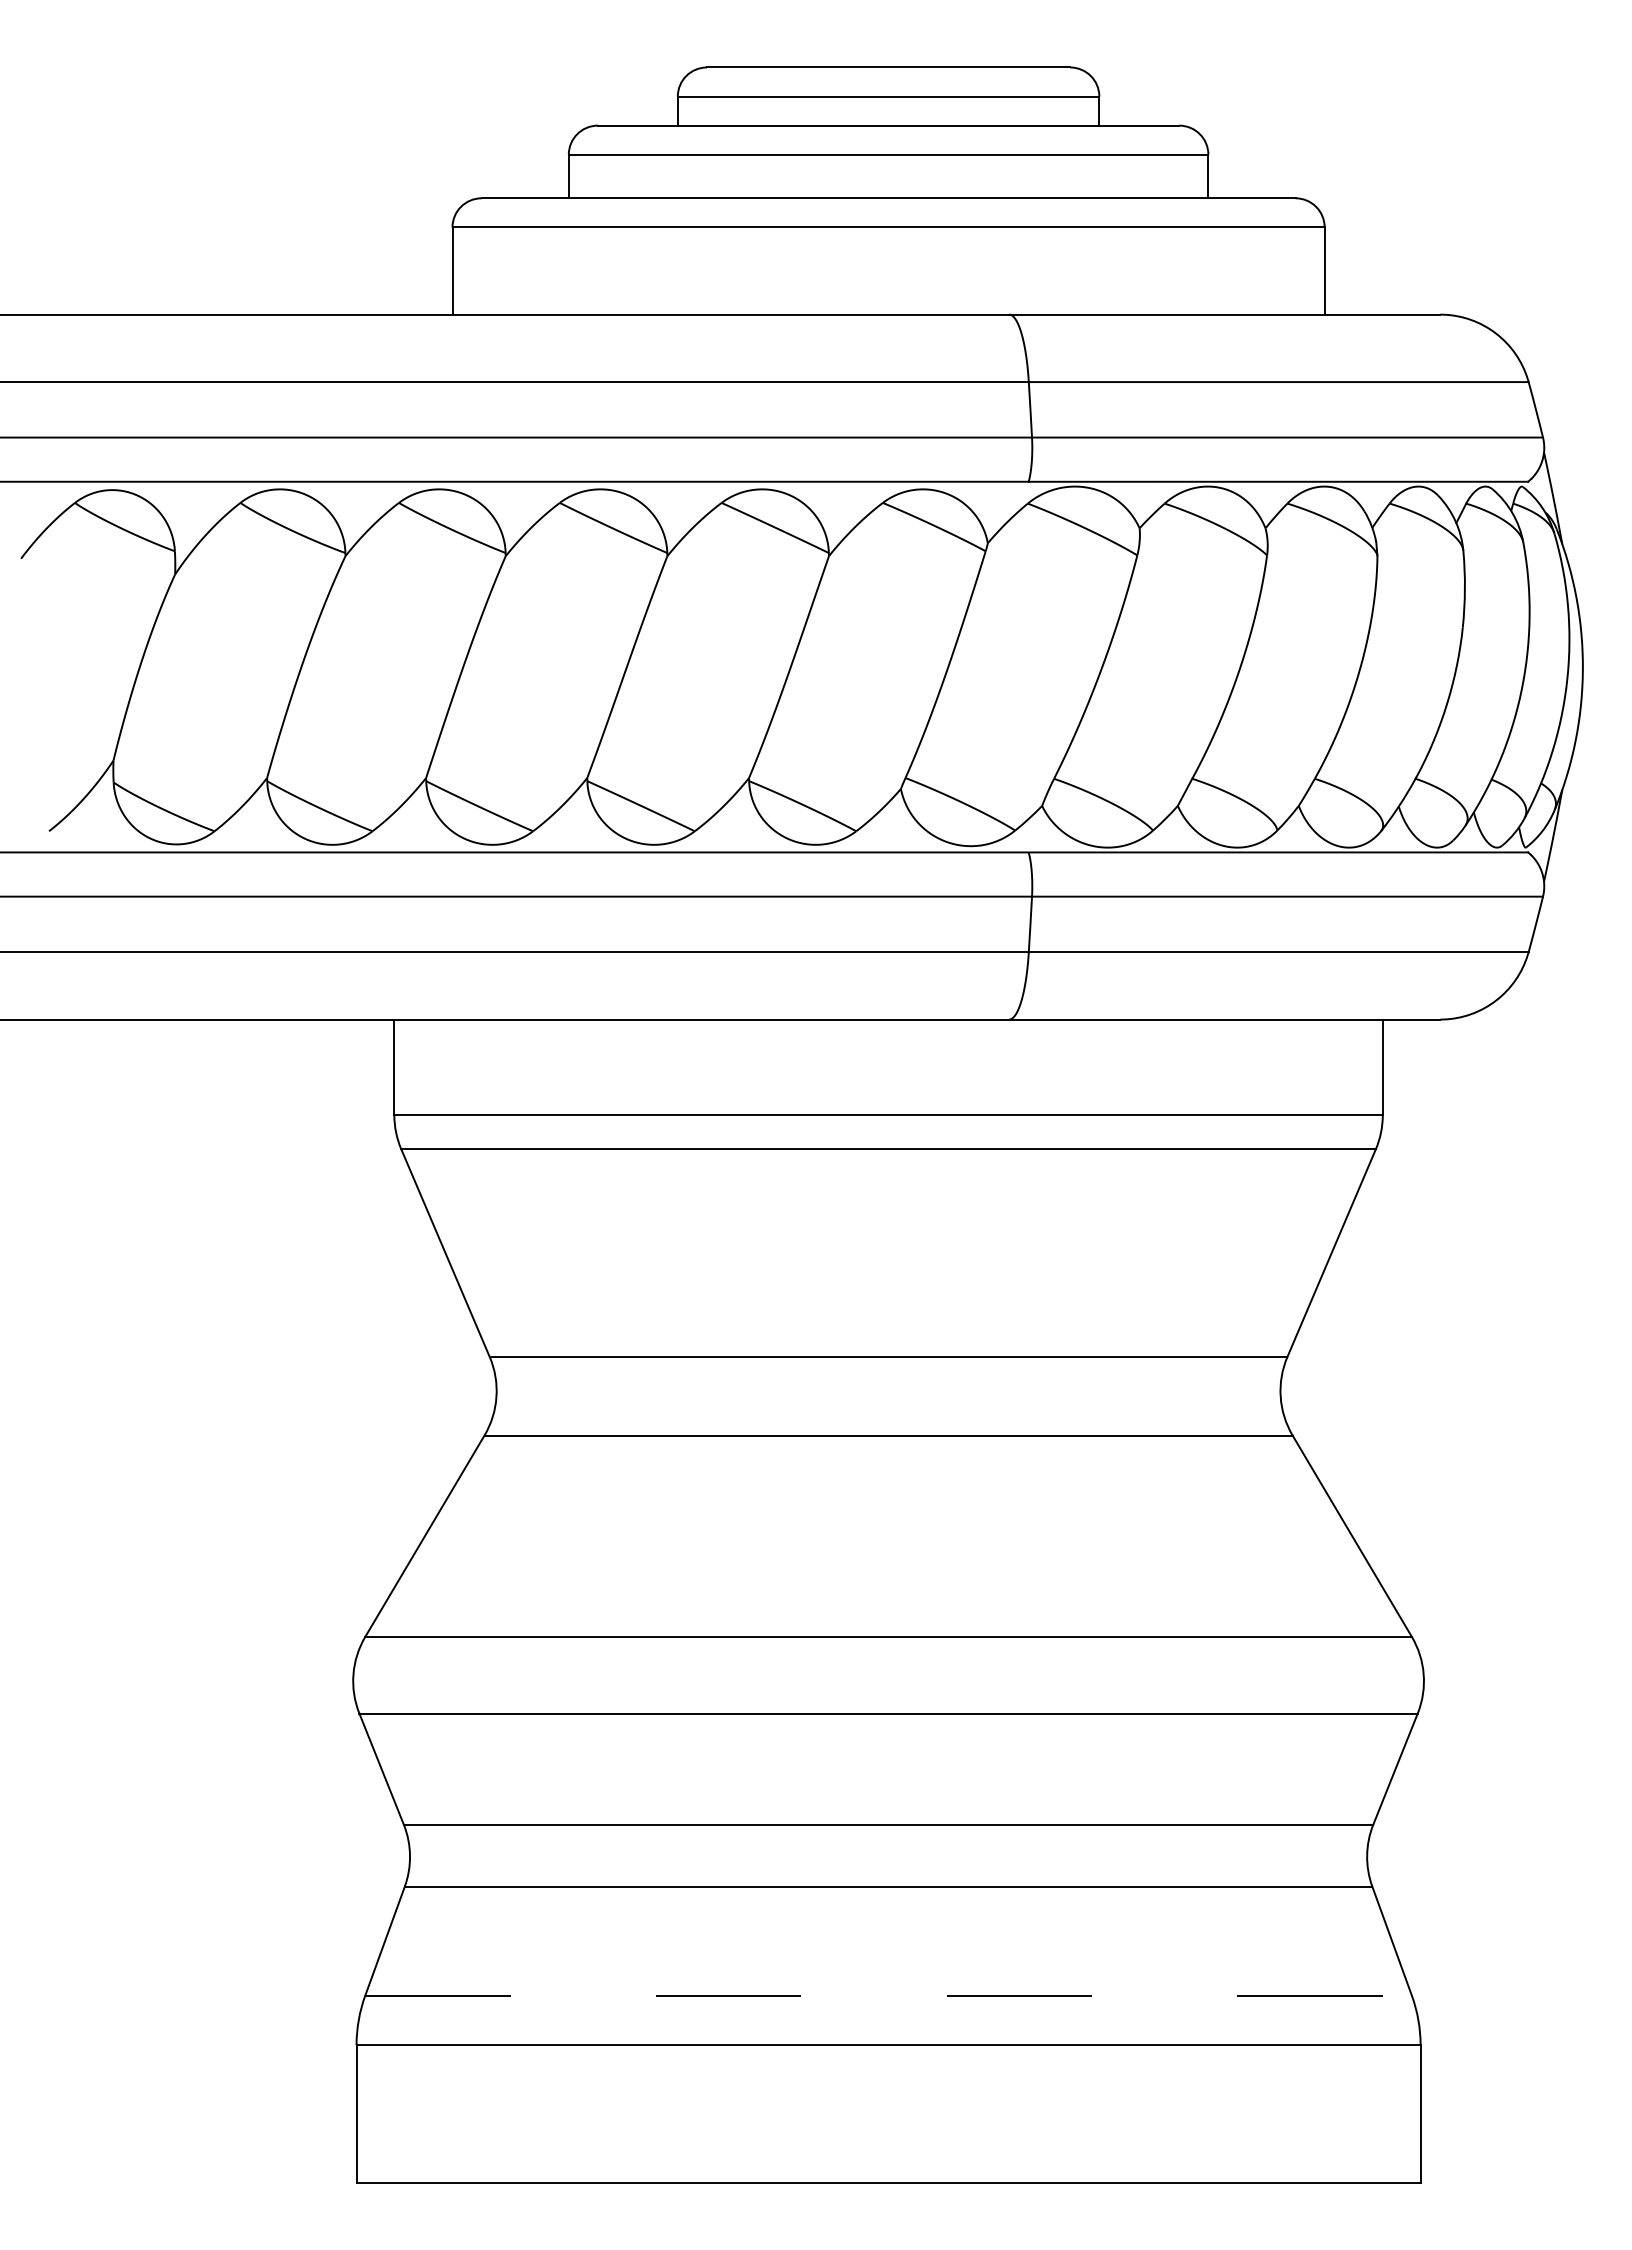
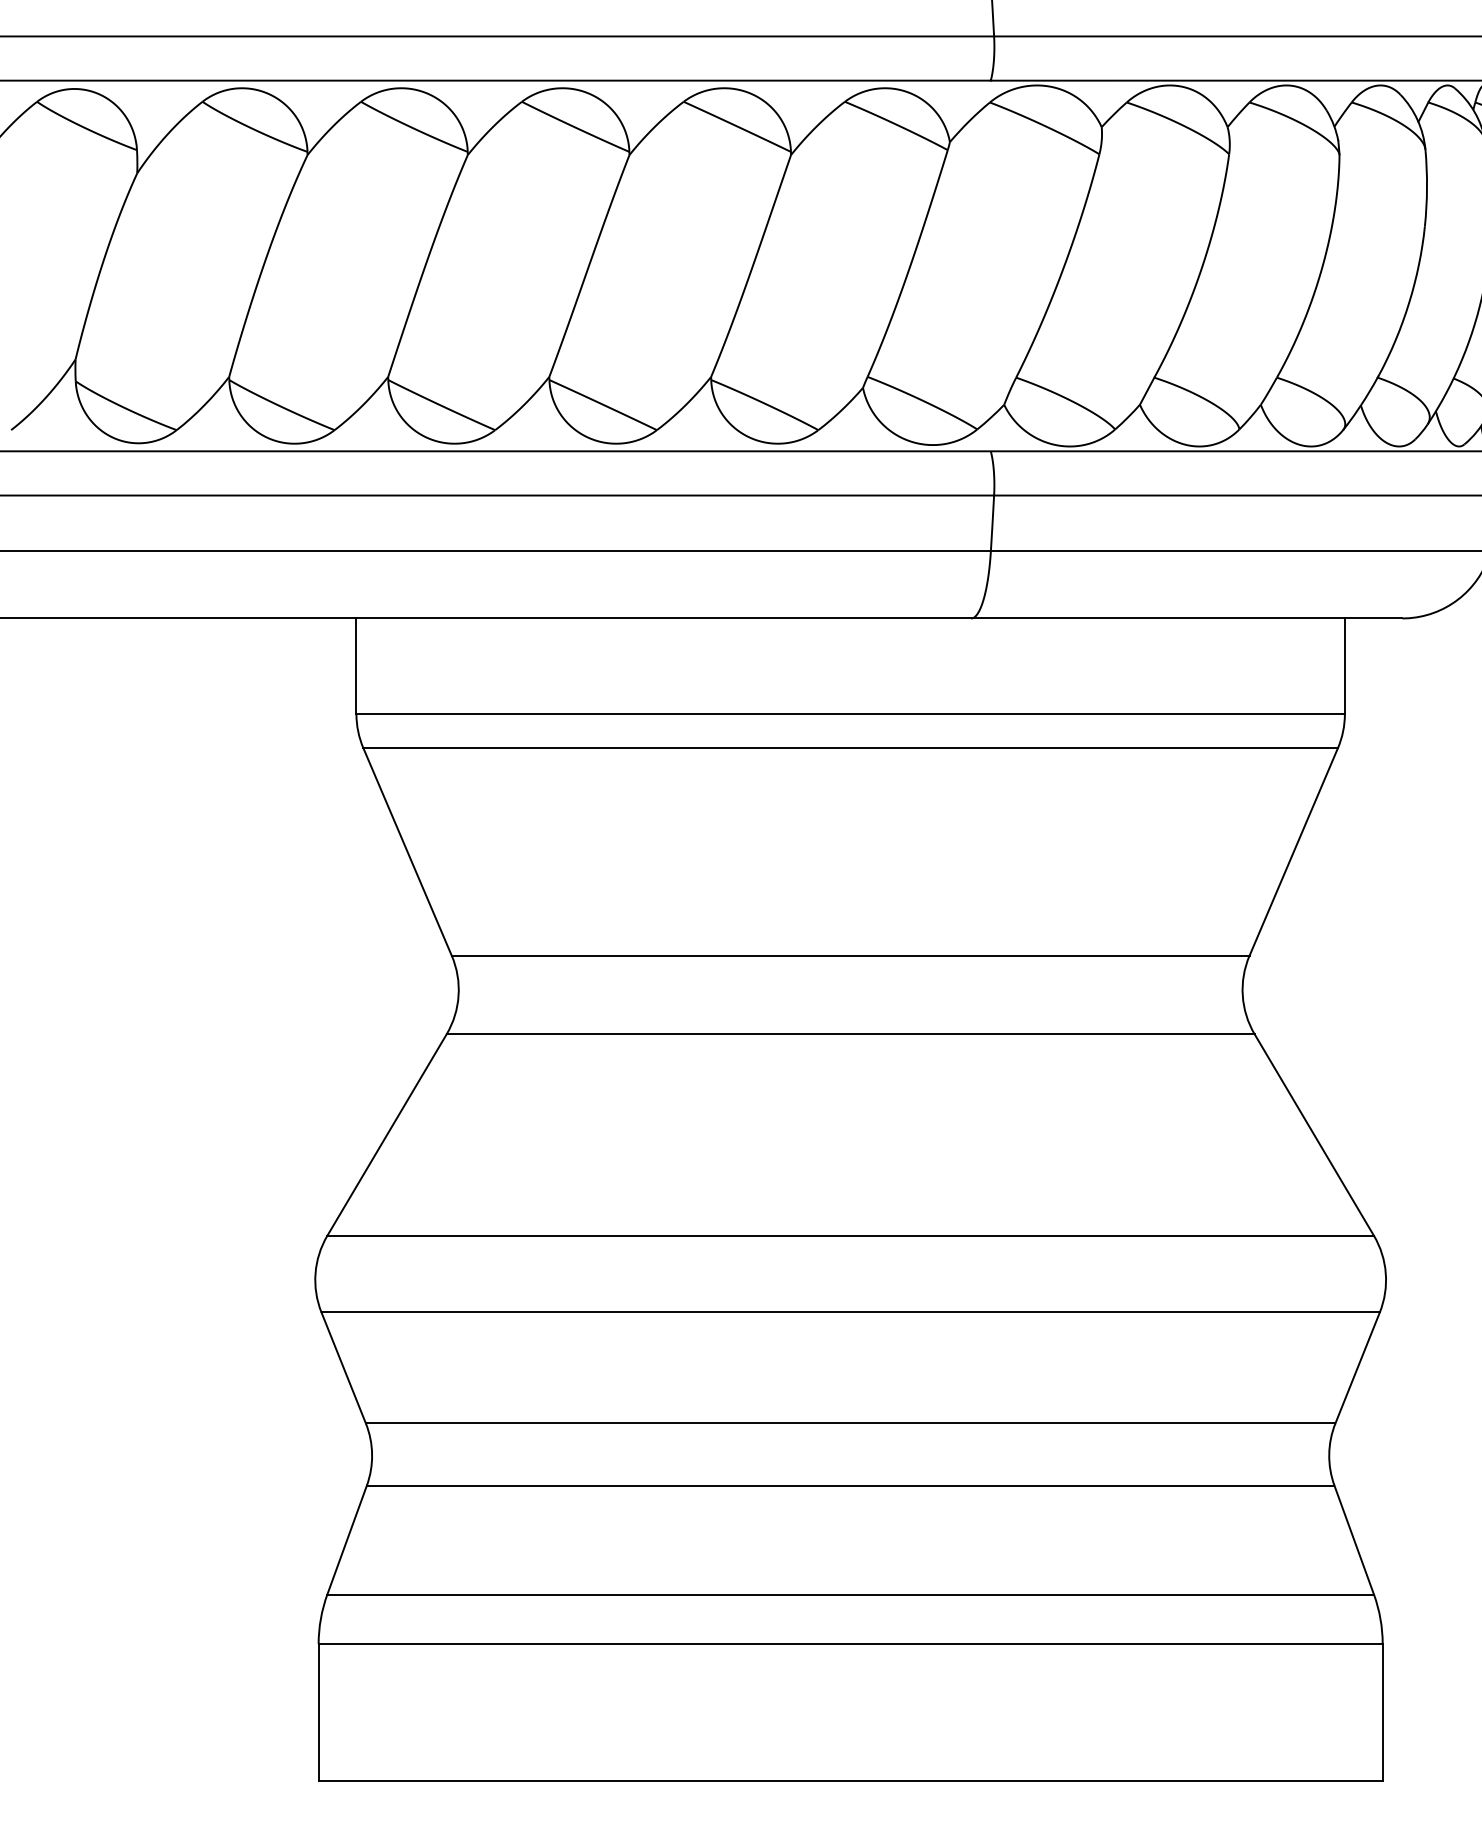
line: (889, 1995) -> (851, 1594), dashed -> solid

